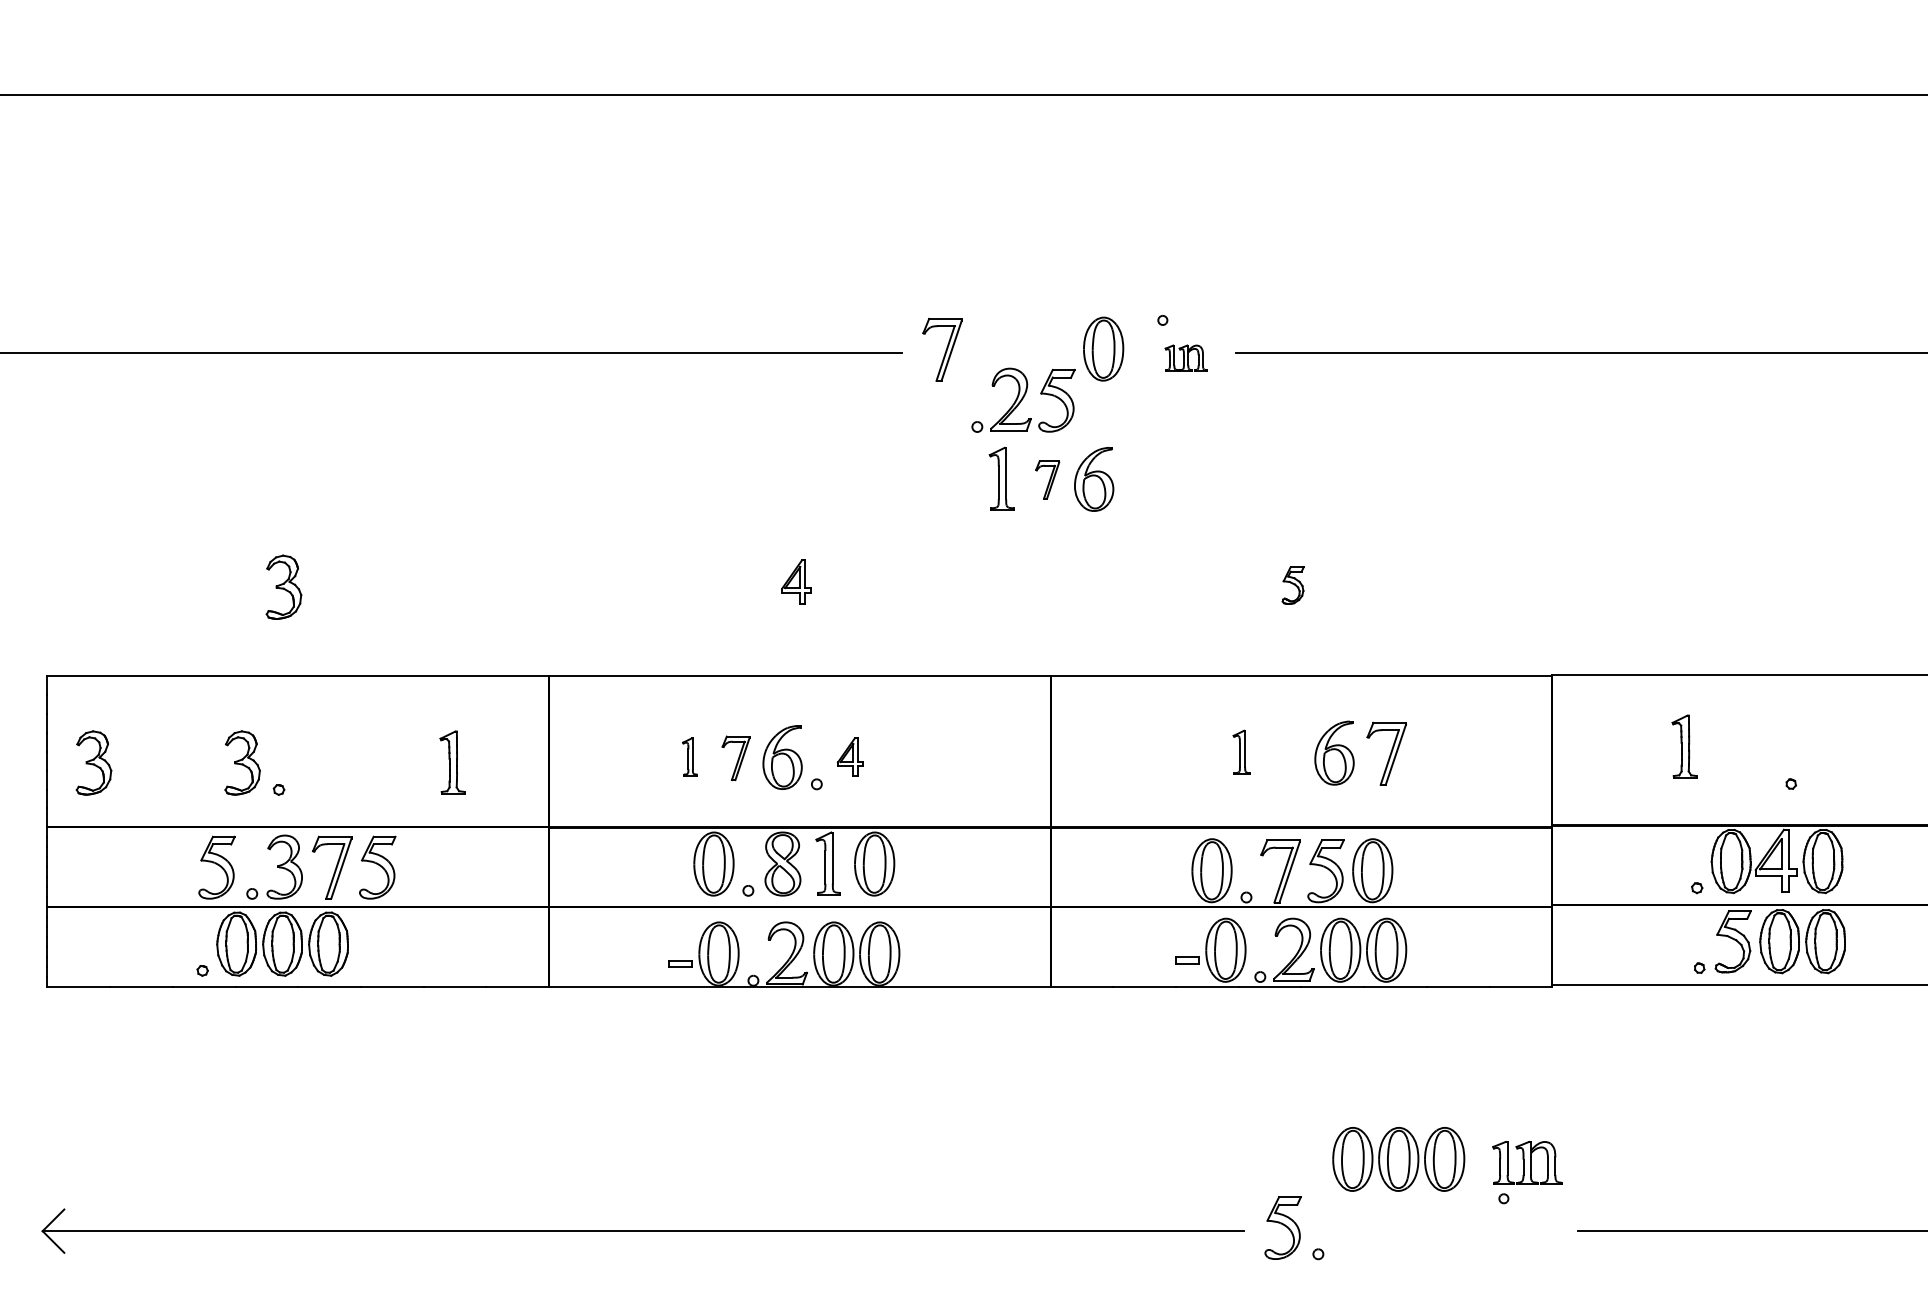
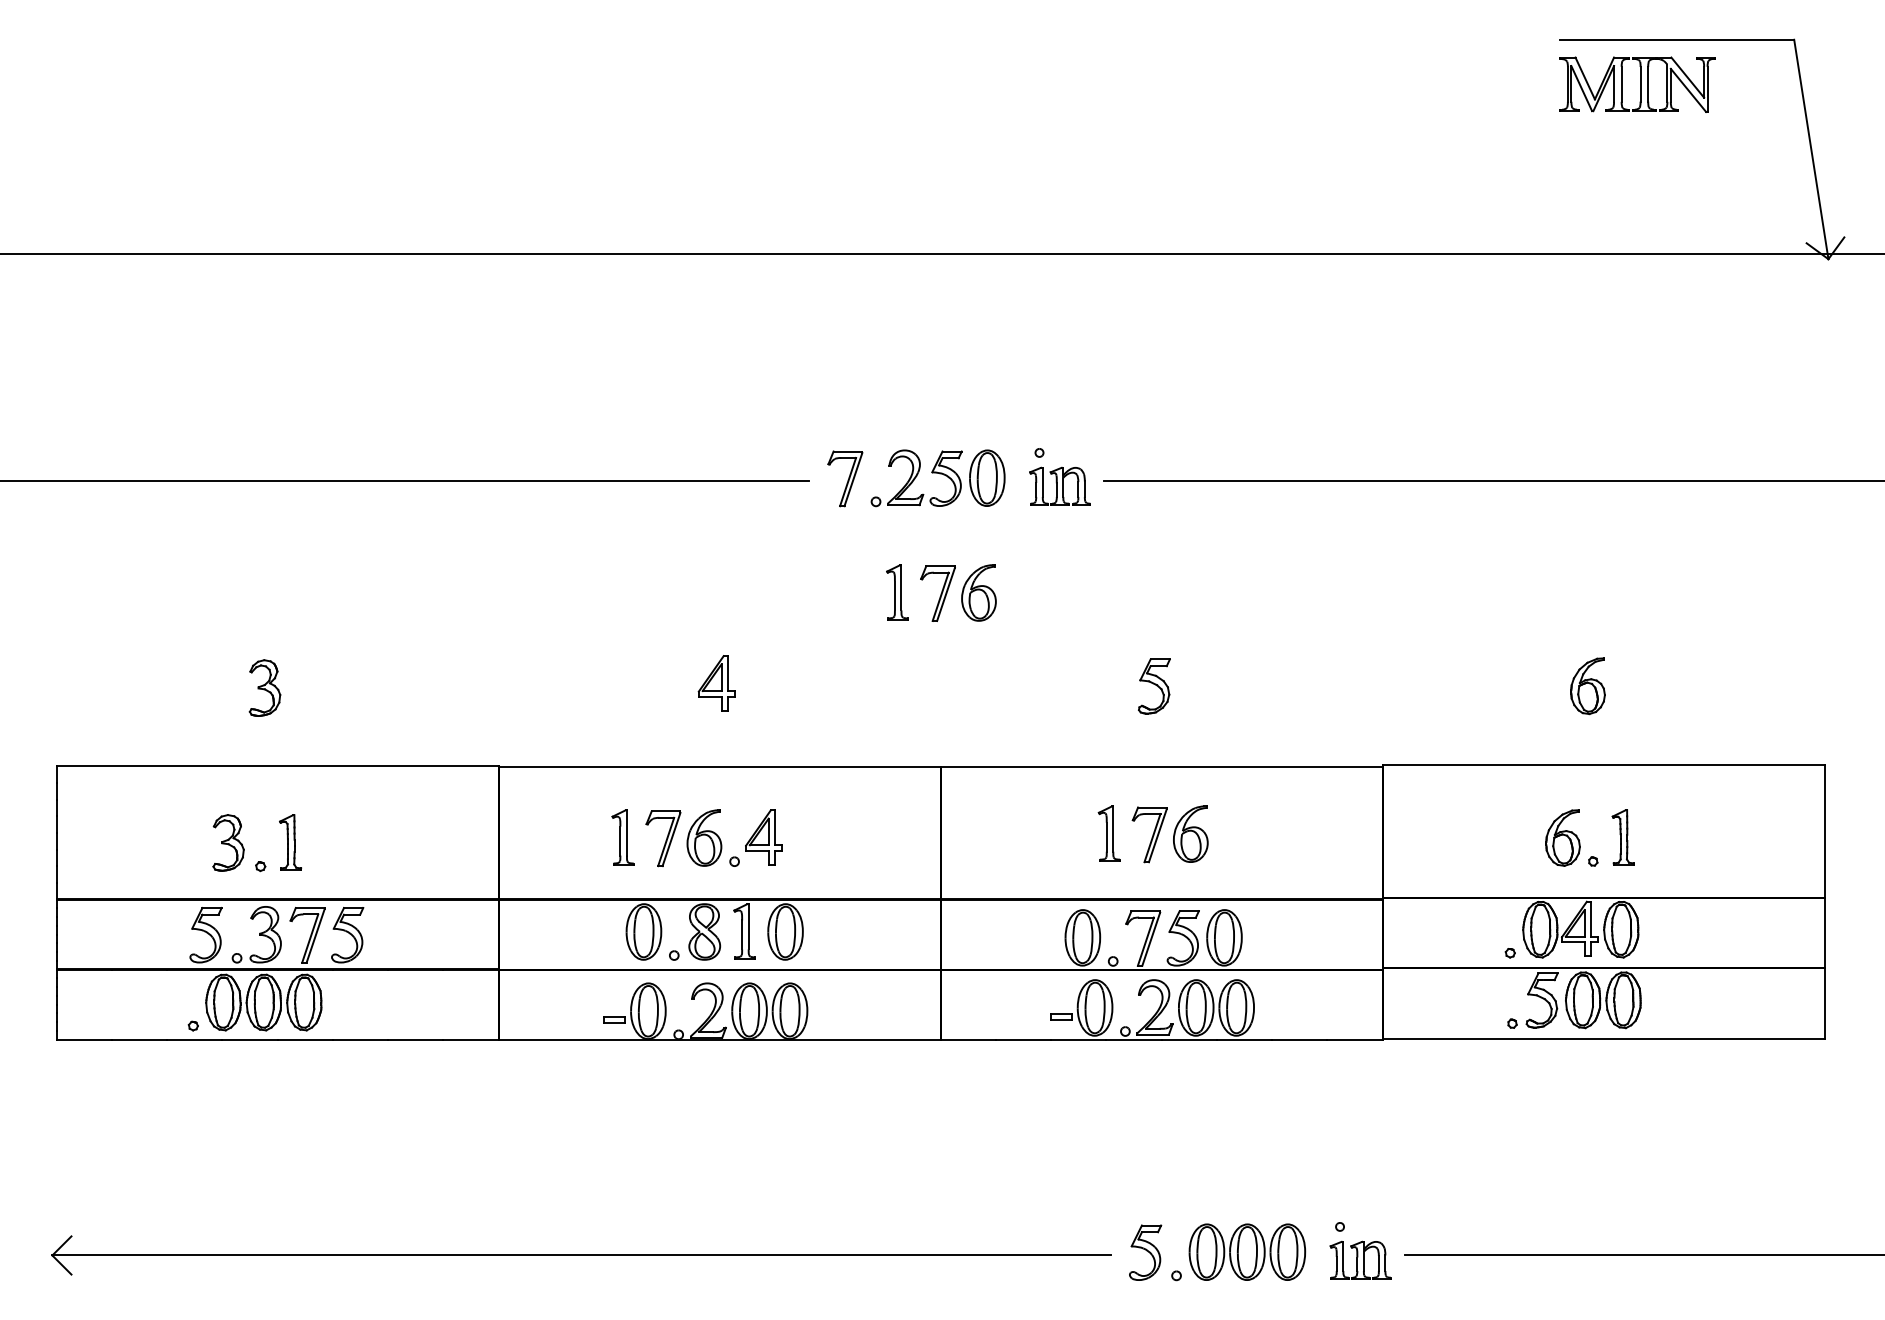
part: (1185, 357) -> (1059, 485), size x1.67
part: (1023, 400) -> (916, 478), moved
part: (1047, 479) -> (937, 593), size x1.67
part: (796, 582) -> (716, 683), size x1.43
part: (1293, 585) -> (1154, 686), size x1.67
part: (1784, 585) -> (1587, 686), added
part: (1683, 746) -> (1622, 837), moved
part: (1241, 752) -> (1108, 833), size x1.43
part: (1386, 753) -> (1149, 834), moved
part: (689, 756) -> (622, 837), size x1.67
part: (849, 756) -> (763, 837), size x1.67
part: (1756, 756) -> (1562, 837), added
part: (736, 757) -> (663, 838), size x1.43
part: (93, 762) -> (97, 842), removed
part: (452, 762) -> (290, 842), moved
part: (1398, 1158) -> (1247, 1251), moved
part: (1527, 1161) -> (1360, 1259), moved

